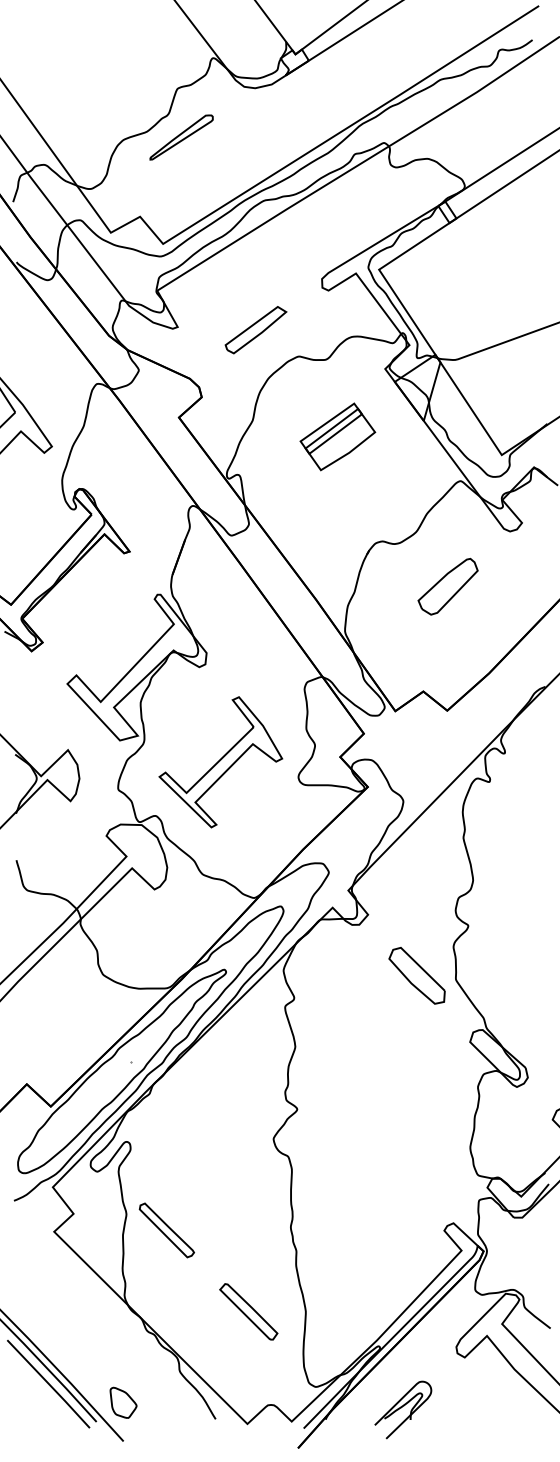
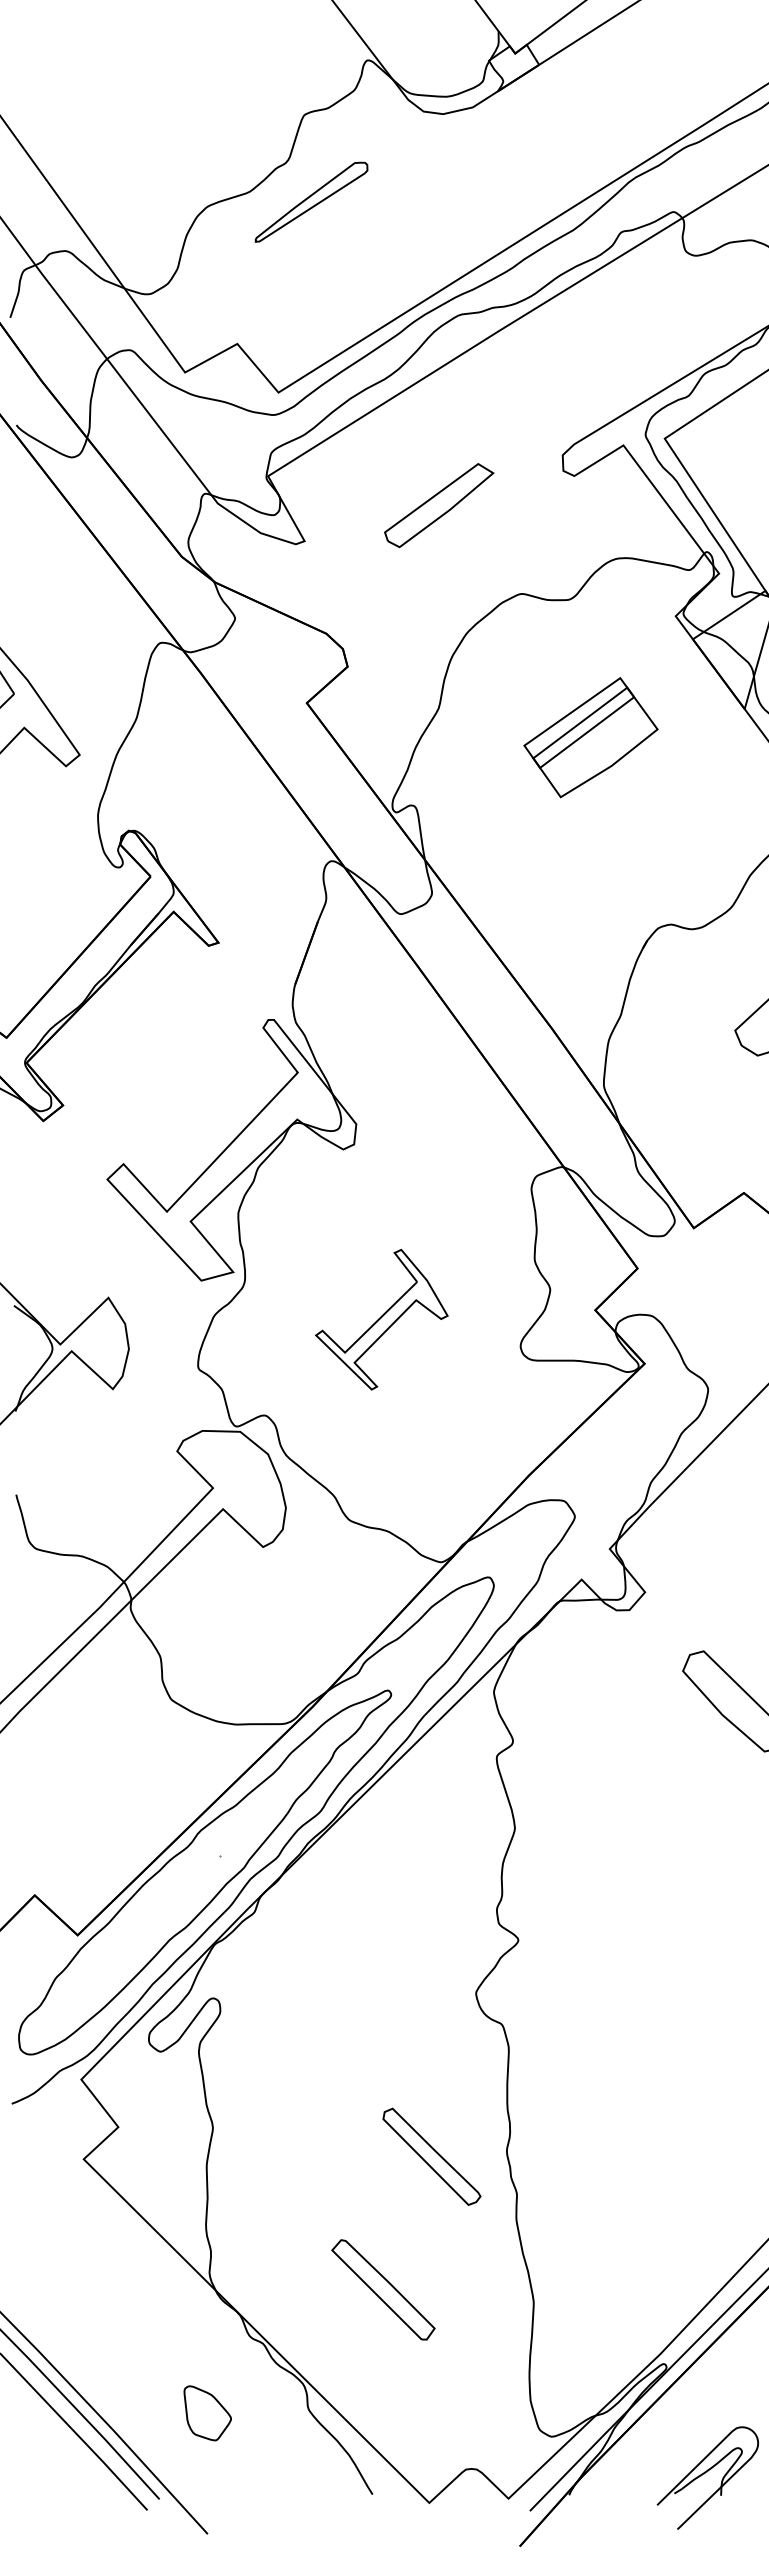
part: (255, 330) -> (438, 506), moved
part: (220, 762) -> (381, 1319), size x0.6
part: (166, 1230) -> (431, 2156), moved
part: (248, 1311) -> (382, 2289), moved
part: (123, 1402) -> (207, 2412), moved

